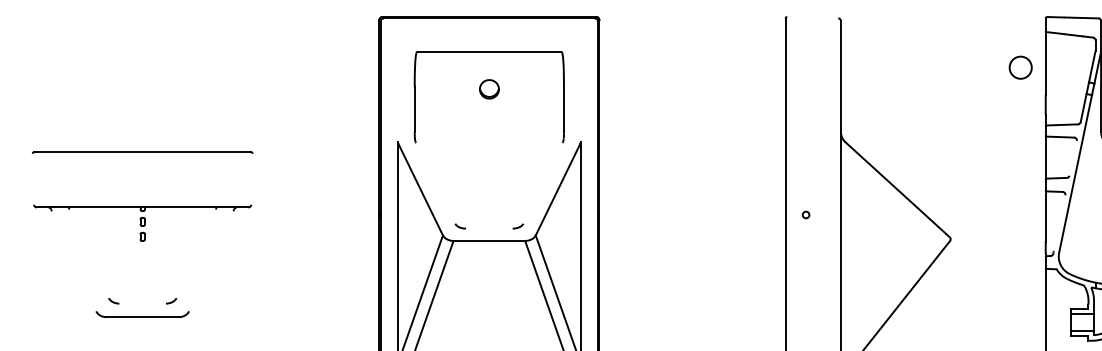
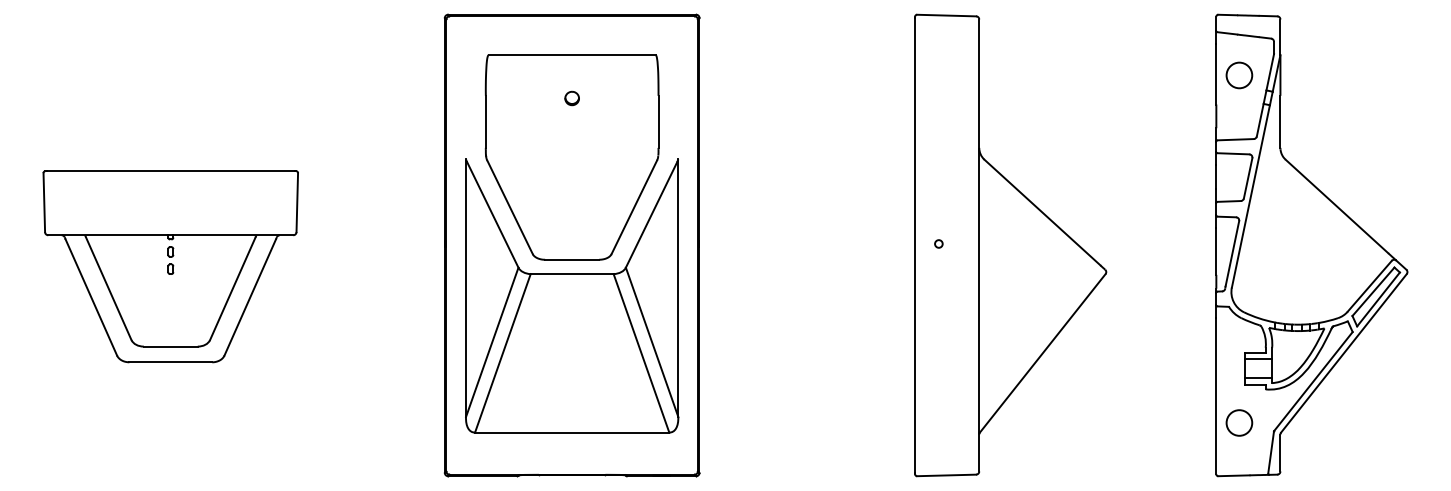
line: (812, 17) -> (946, 15), added
circle: (1020, 67) -> (1239, 75), moved
part: (488, 89) -> (571, 98), size x0.62
line: (1072, 158) -> (1247, 178), added
line: (33, 179) -> (44, 202), added
line: (252, 179) -> (297, 202), added
line: (435, 183) -> (509, 207), added
line: (542, 183) -> (633, 207), added
line: (1059, 223) -> (1232, 253), added
line: (489, 228) -> (572, 259), added
line: (88, 253) -> (108, 288), added
line: (195, 253) -> (232, 288), added
line: (74, 261) -> (91, 297), added
line: (210, 261) -> (249, 297), added
line: (142, 303) -> (170, 346), added

